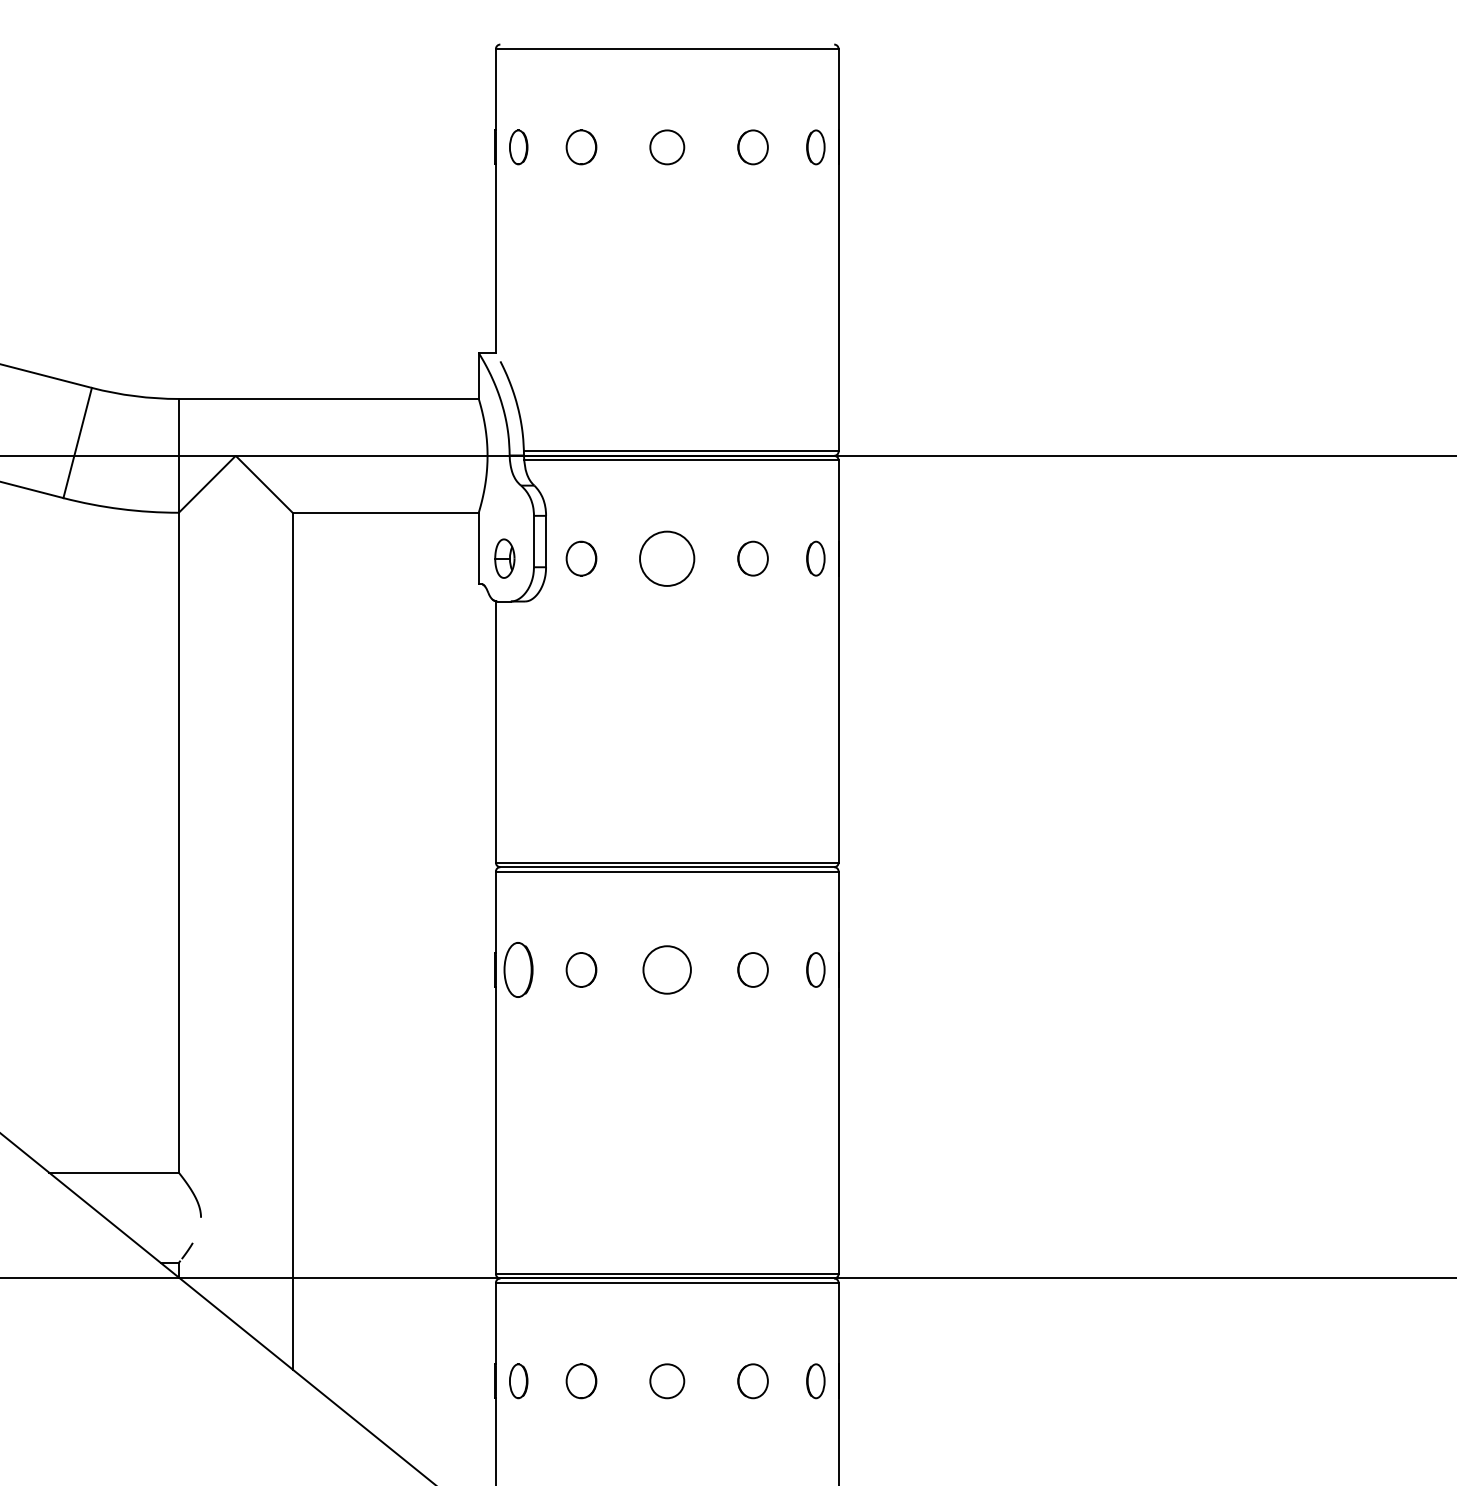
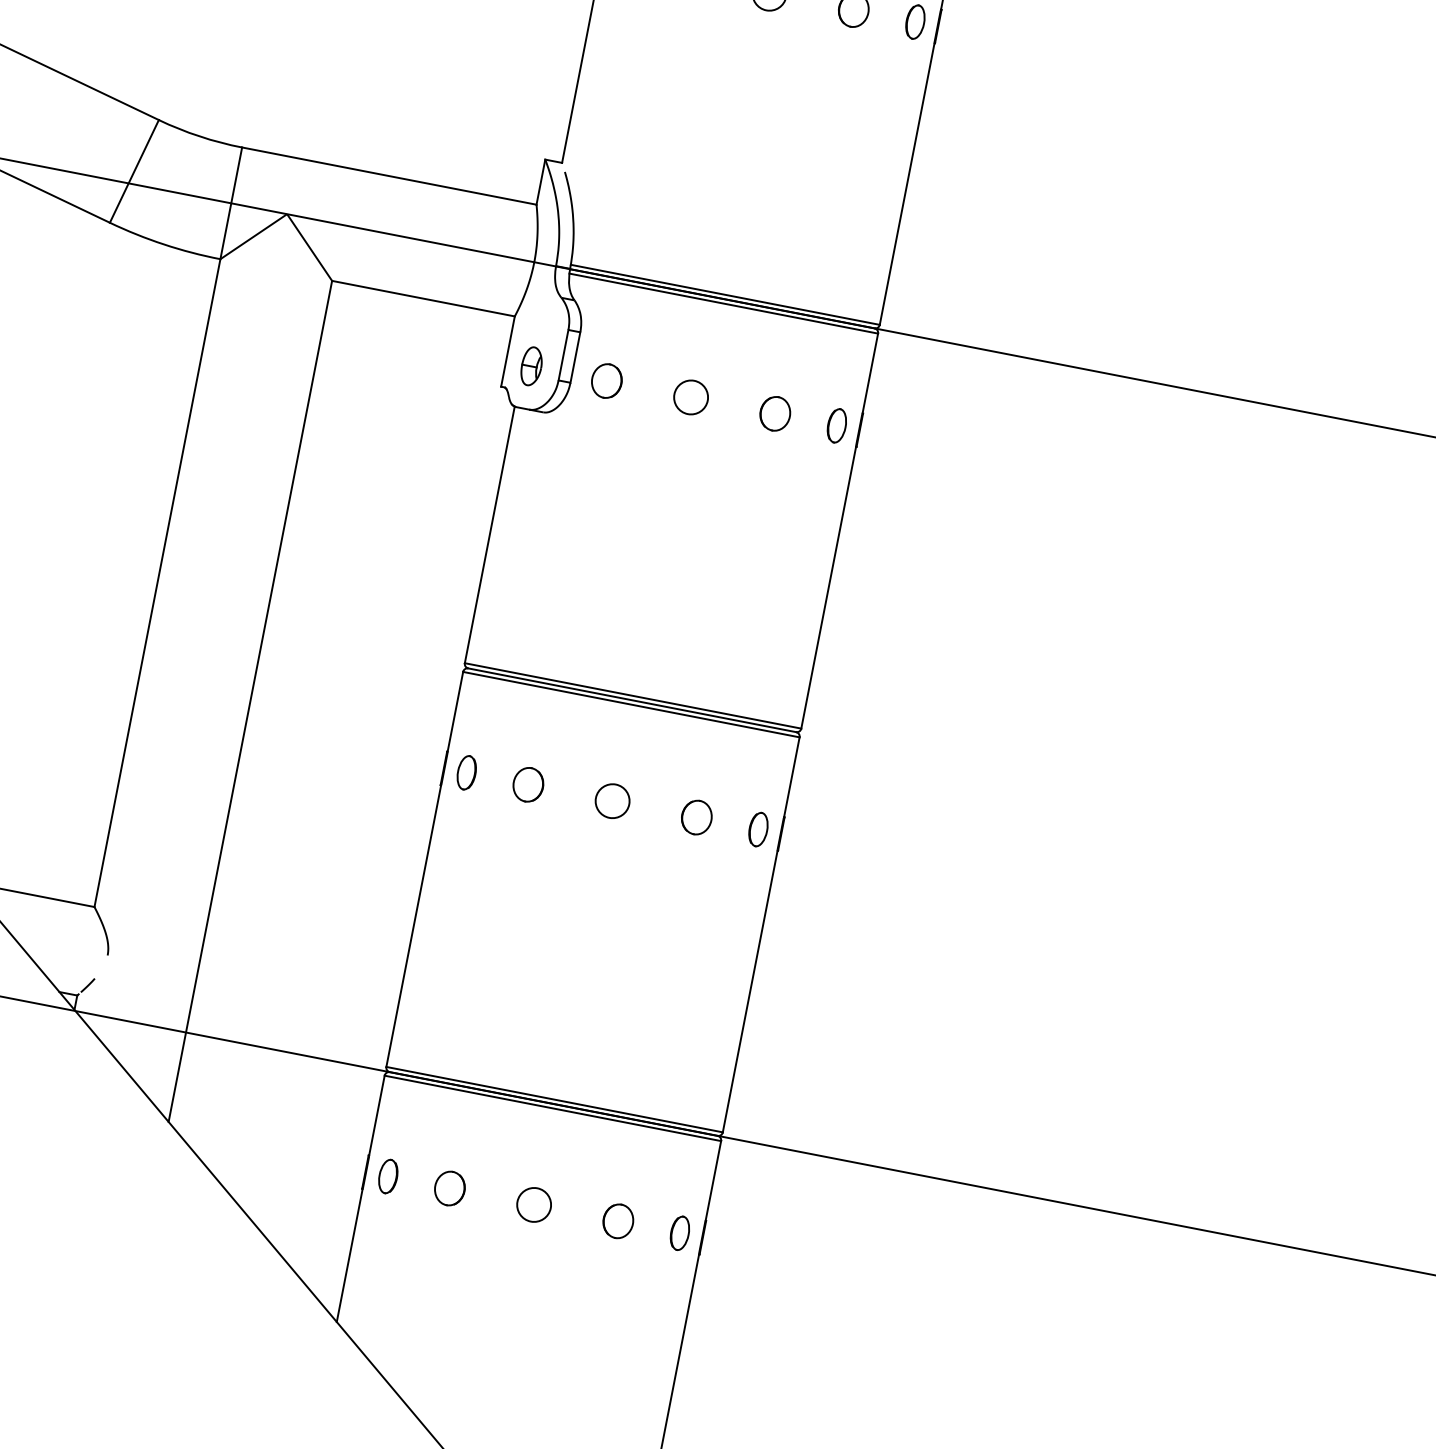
circle: (667, 558) -> (691, 397), size x0.62
part: (518, 969) -> (466, 772), size x0.62
circle: (667, 969) -> (612, 800), size x0.71

